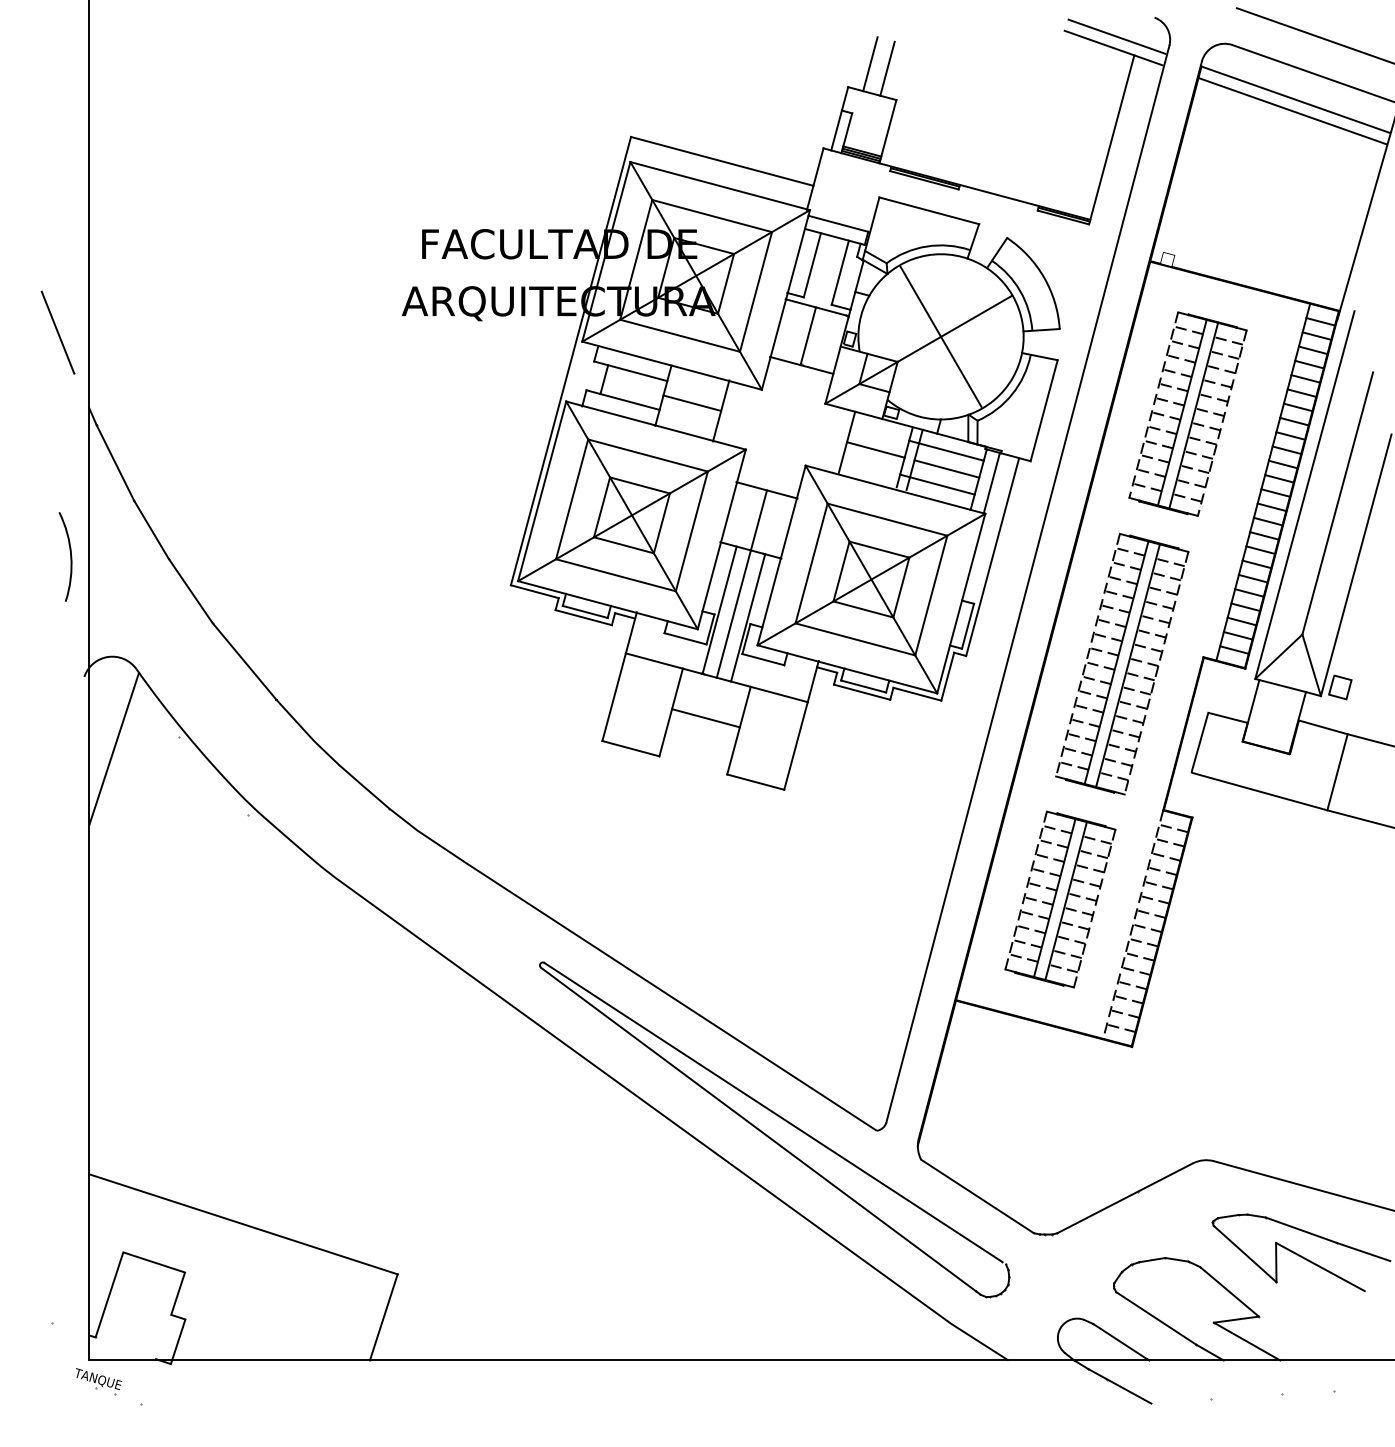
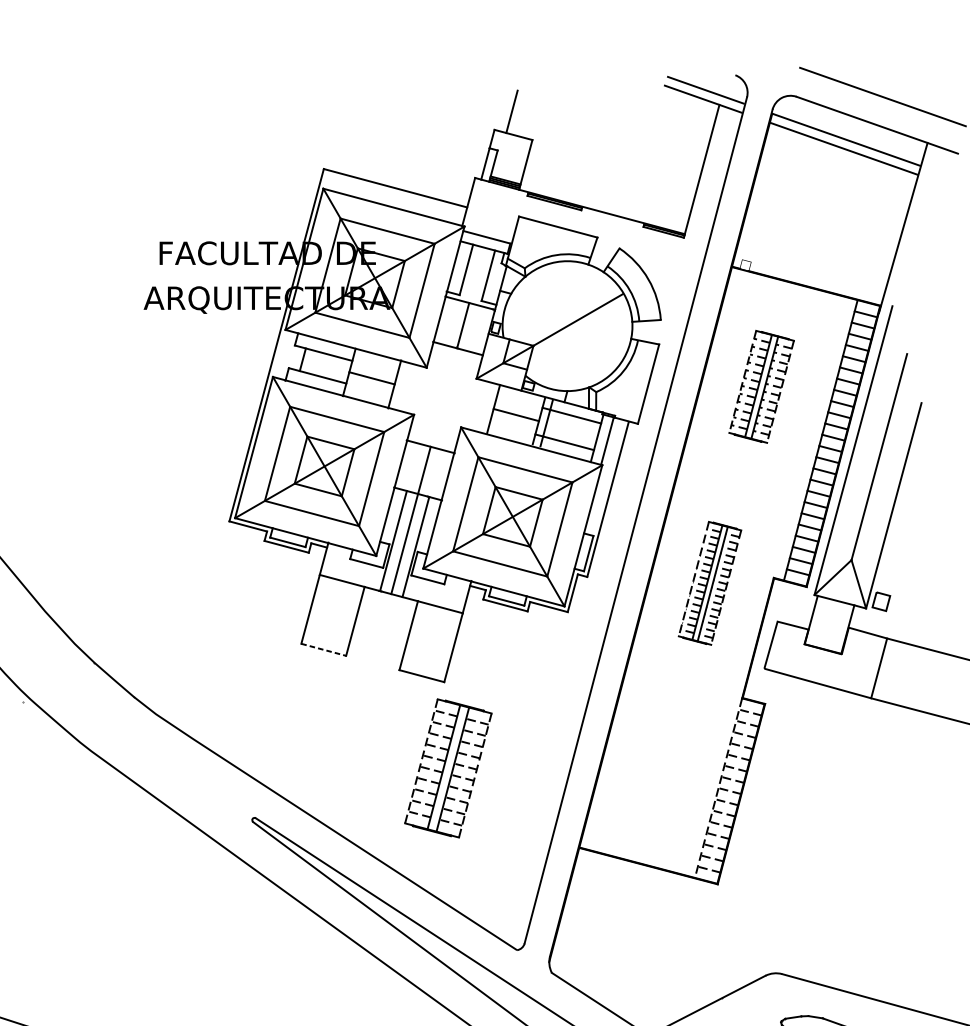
line: (887, 68) -> (525, 115), removed
line: (940, 336) -> (567, 325), removed
part: (1187, 413) -> (761, 386), size x0.7
line: (946, 468) -> (571, 429), removed
part: (1122, 663) -> (710, 582), size x0.6
line: (705, 718) -> (382, 626), removed
line: (630, 748) -> (323, 649), solid -> dashed
part: (1060, 899) -> (448, 768), moved

